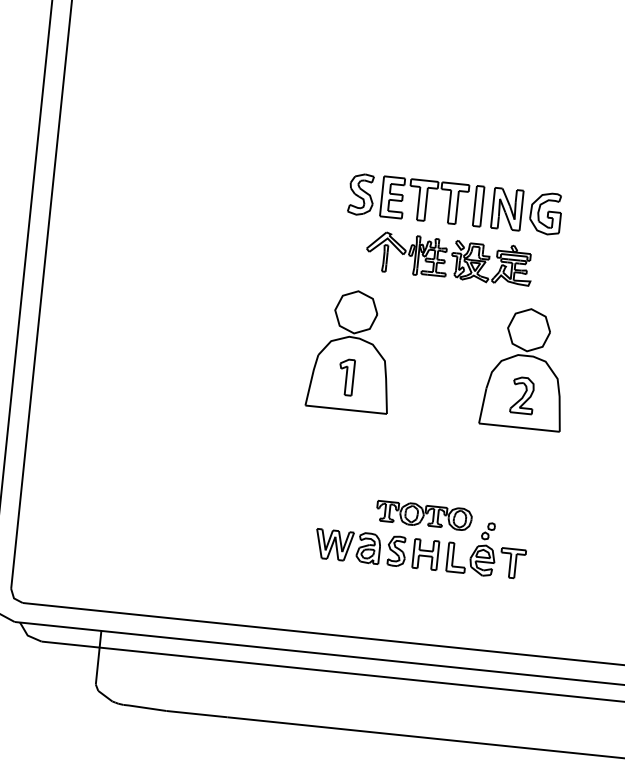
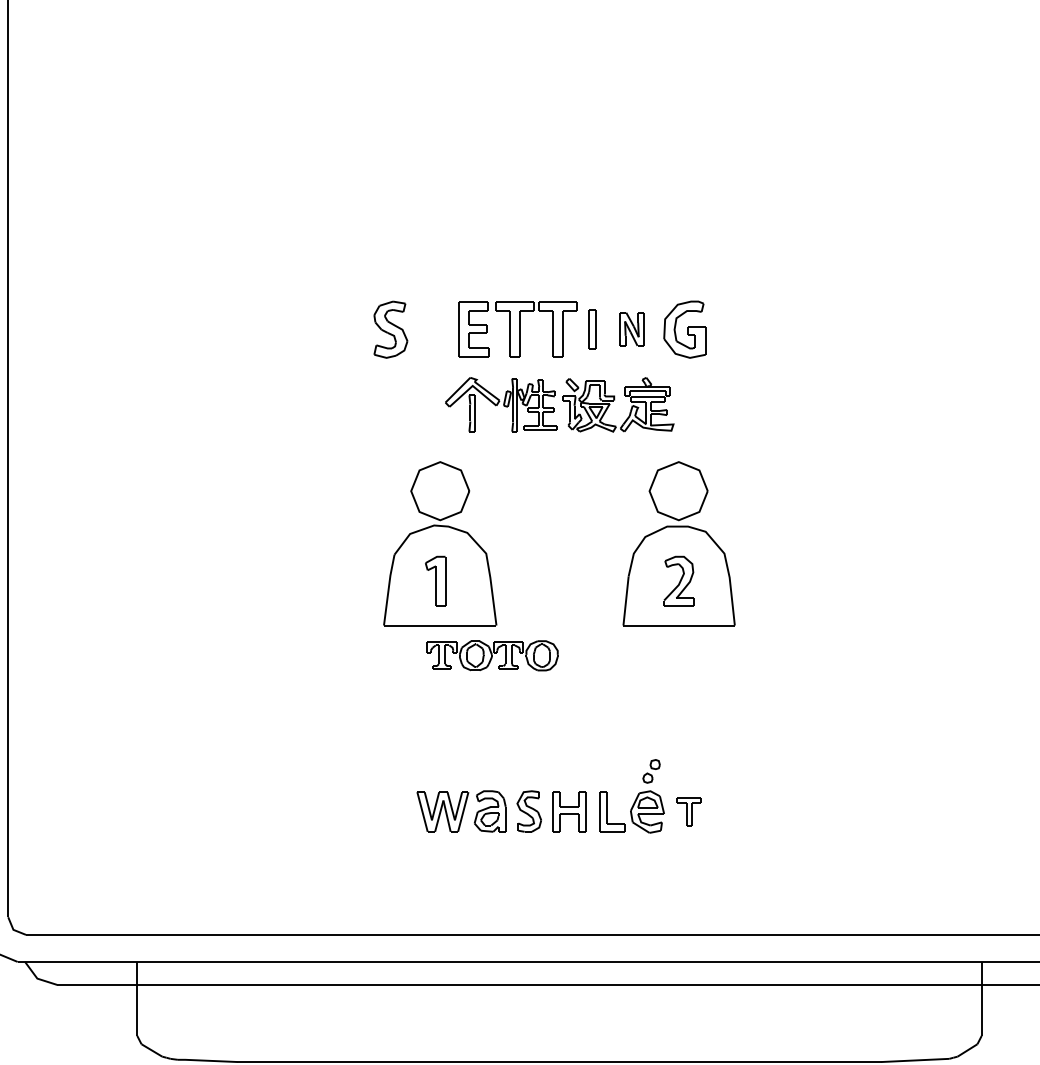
part: (361, 194) -> (390, 329), moved
part: (478, 206) -> (592, 329), size x0.7
part: (507, 209) -> (631, 329), size x0.6
part: (424, 515) -> (492, 655), moved
part: (512, 563) -> (688, 811), size x0.7

